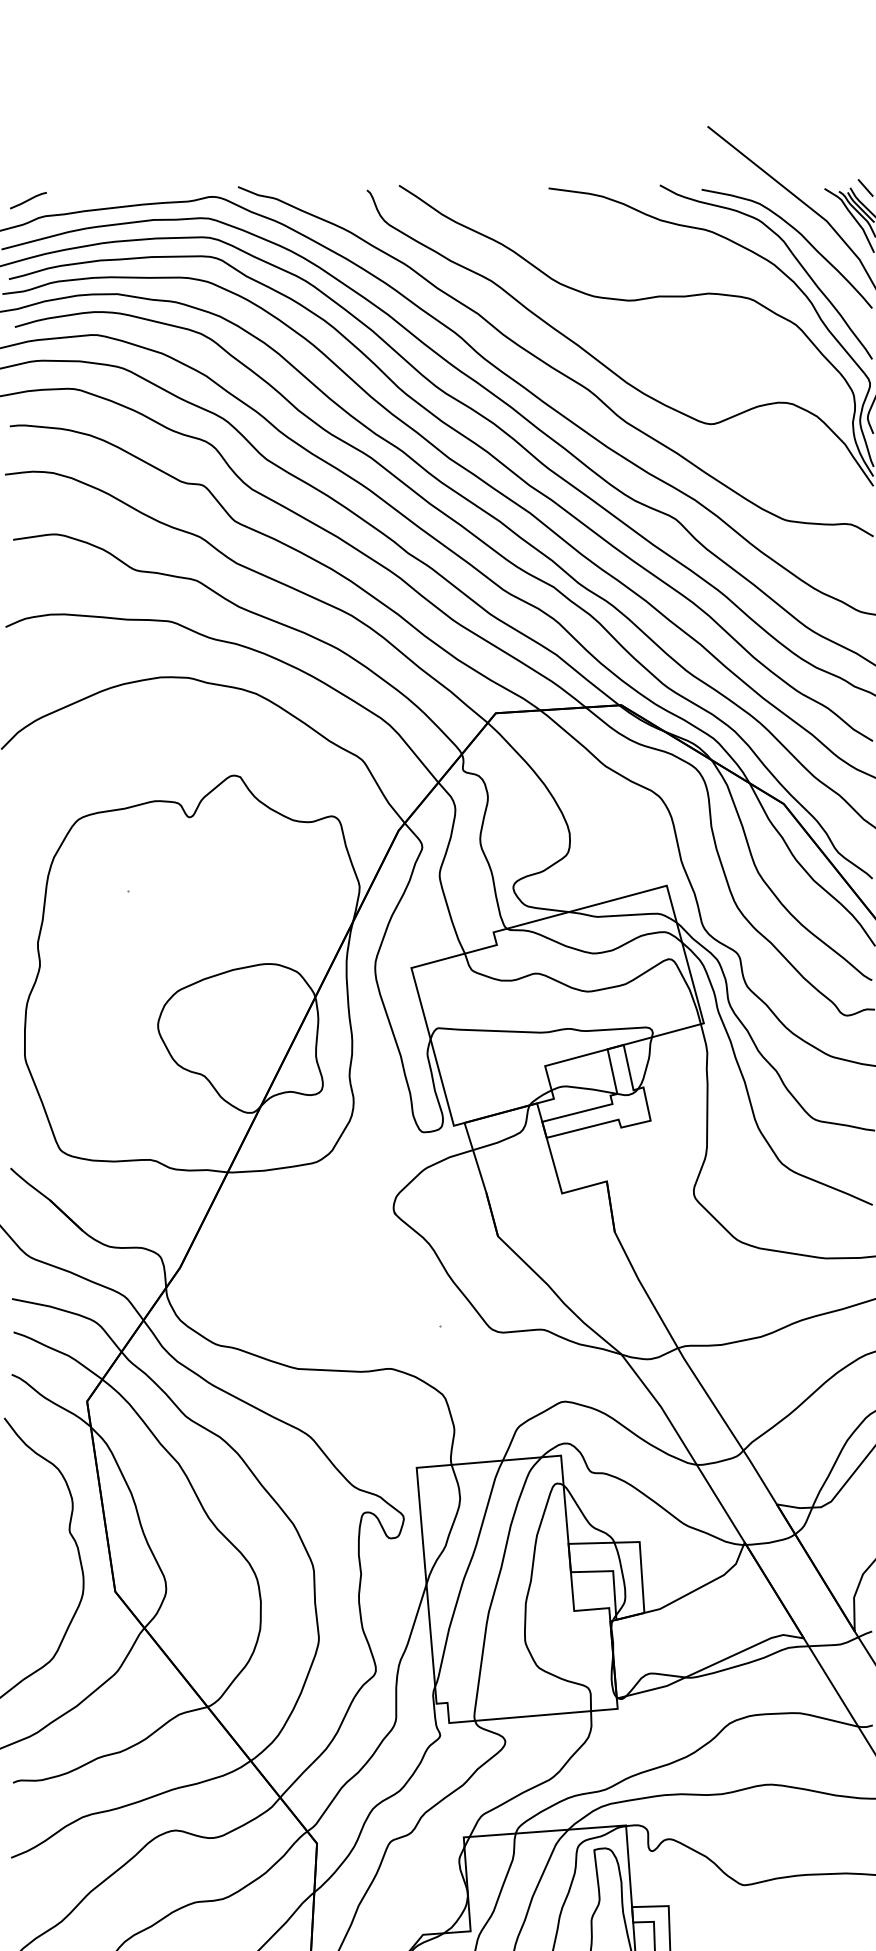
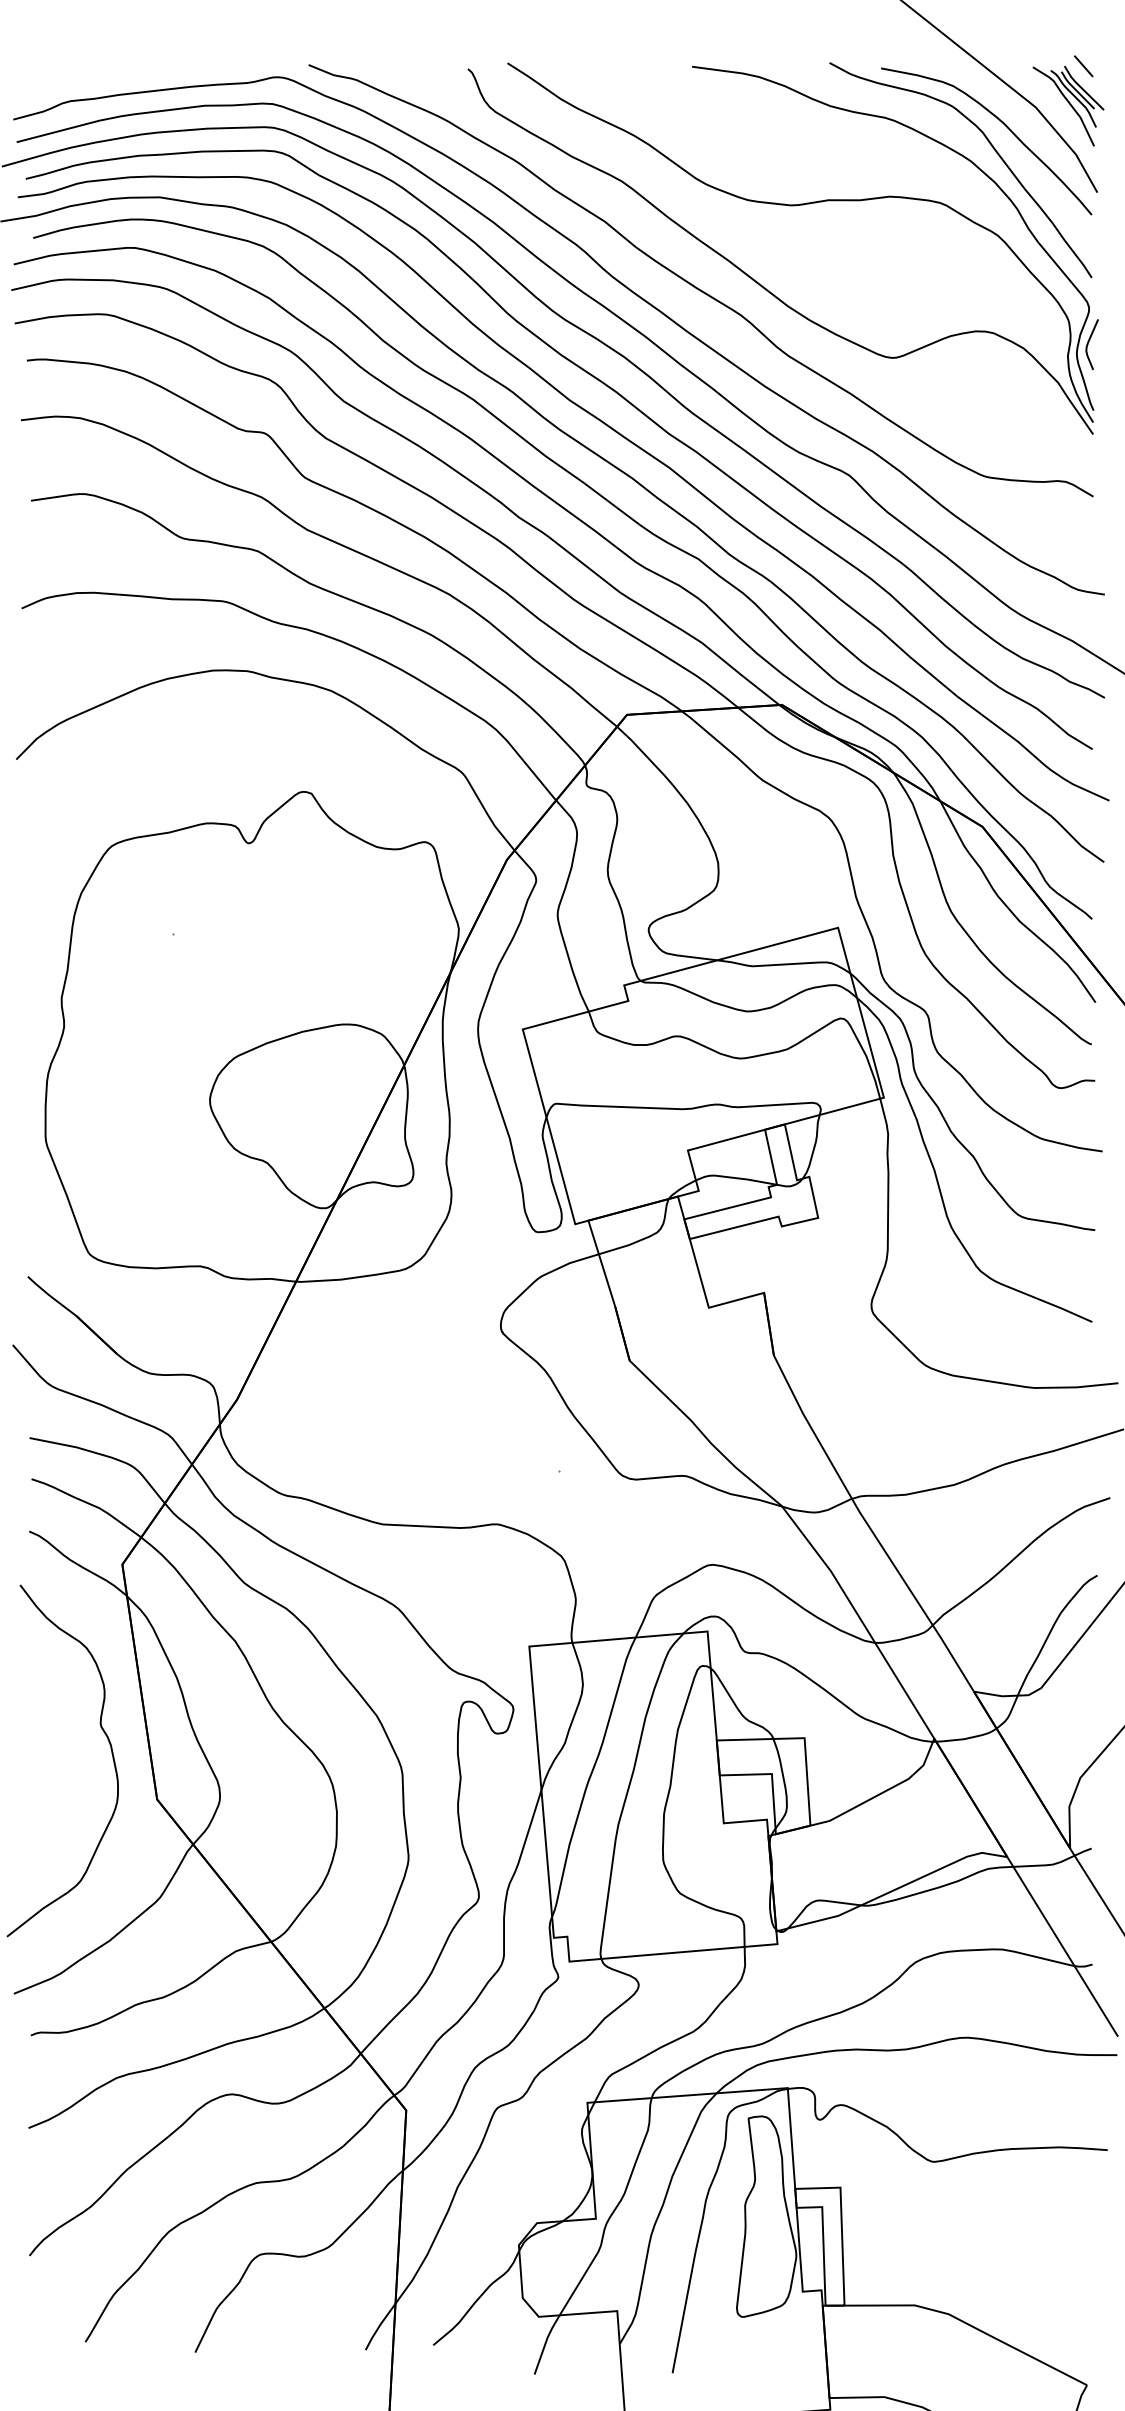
line: (28, 200) -> (49, 81), removed

